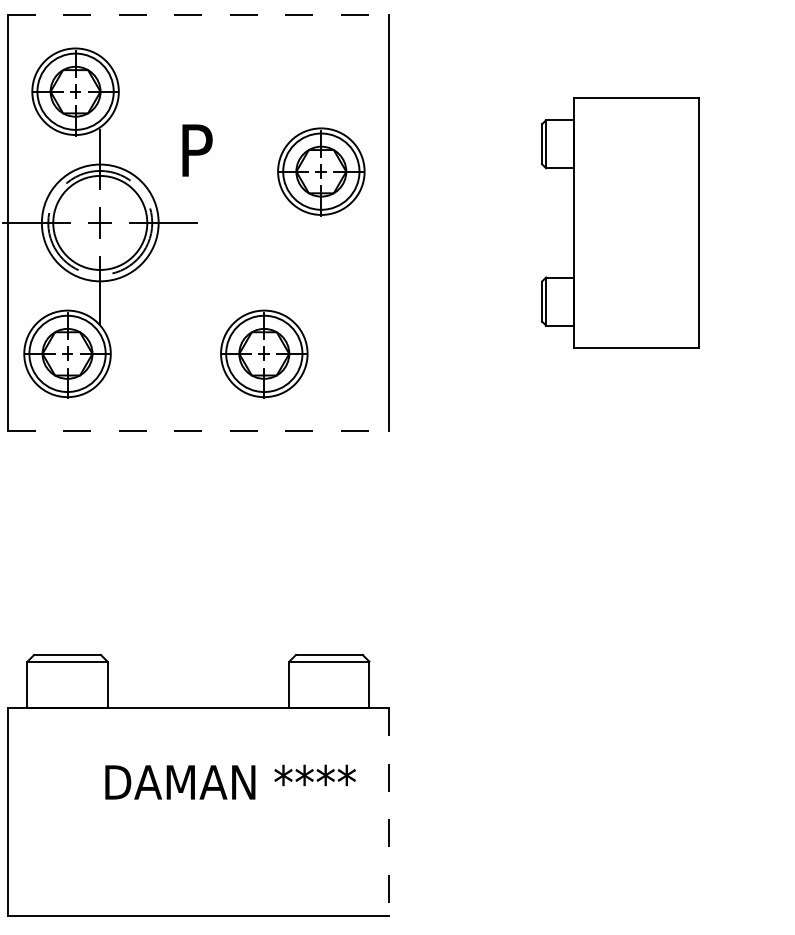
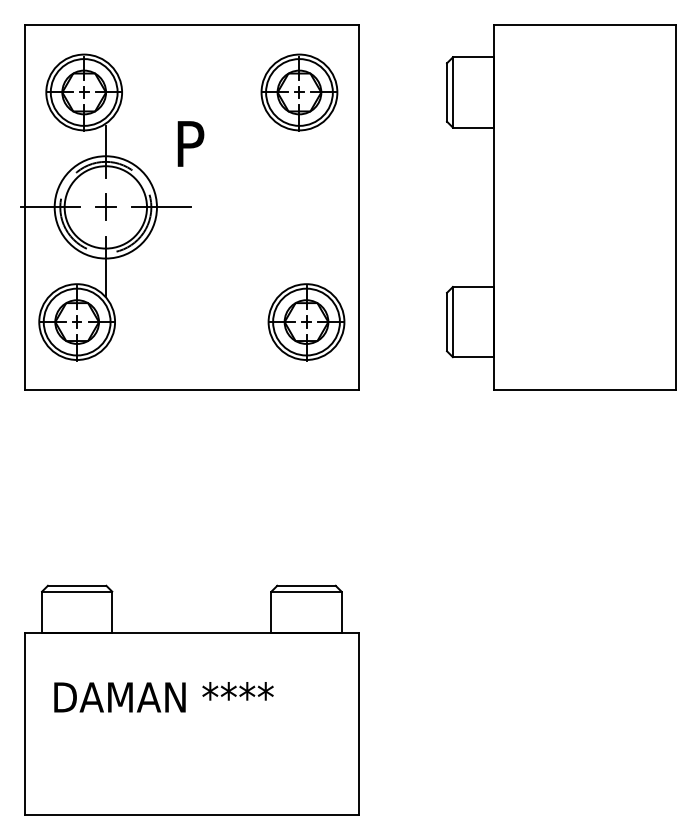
line: (199, 15) -> (192, 25), dashed -> solid
part: (321, 171) -> (299, 92), moved
part: (620, 223) -> (561, 207), size x1.67
part: (264, 354) -> (306, 322), moved
line: (199, 430) -> (192, 389), dashed -> solid
text: (230, 782) -> (163, 697), moved
line: (389, 813) -> (359, 724), dashed -> solid

